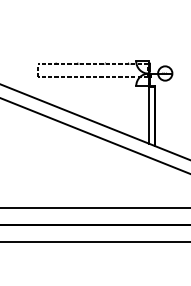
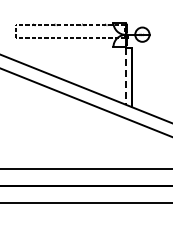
line: (148, 115) -> (125, 76), solid -> dashed

